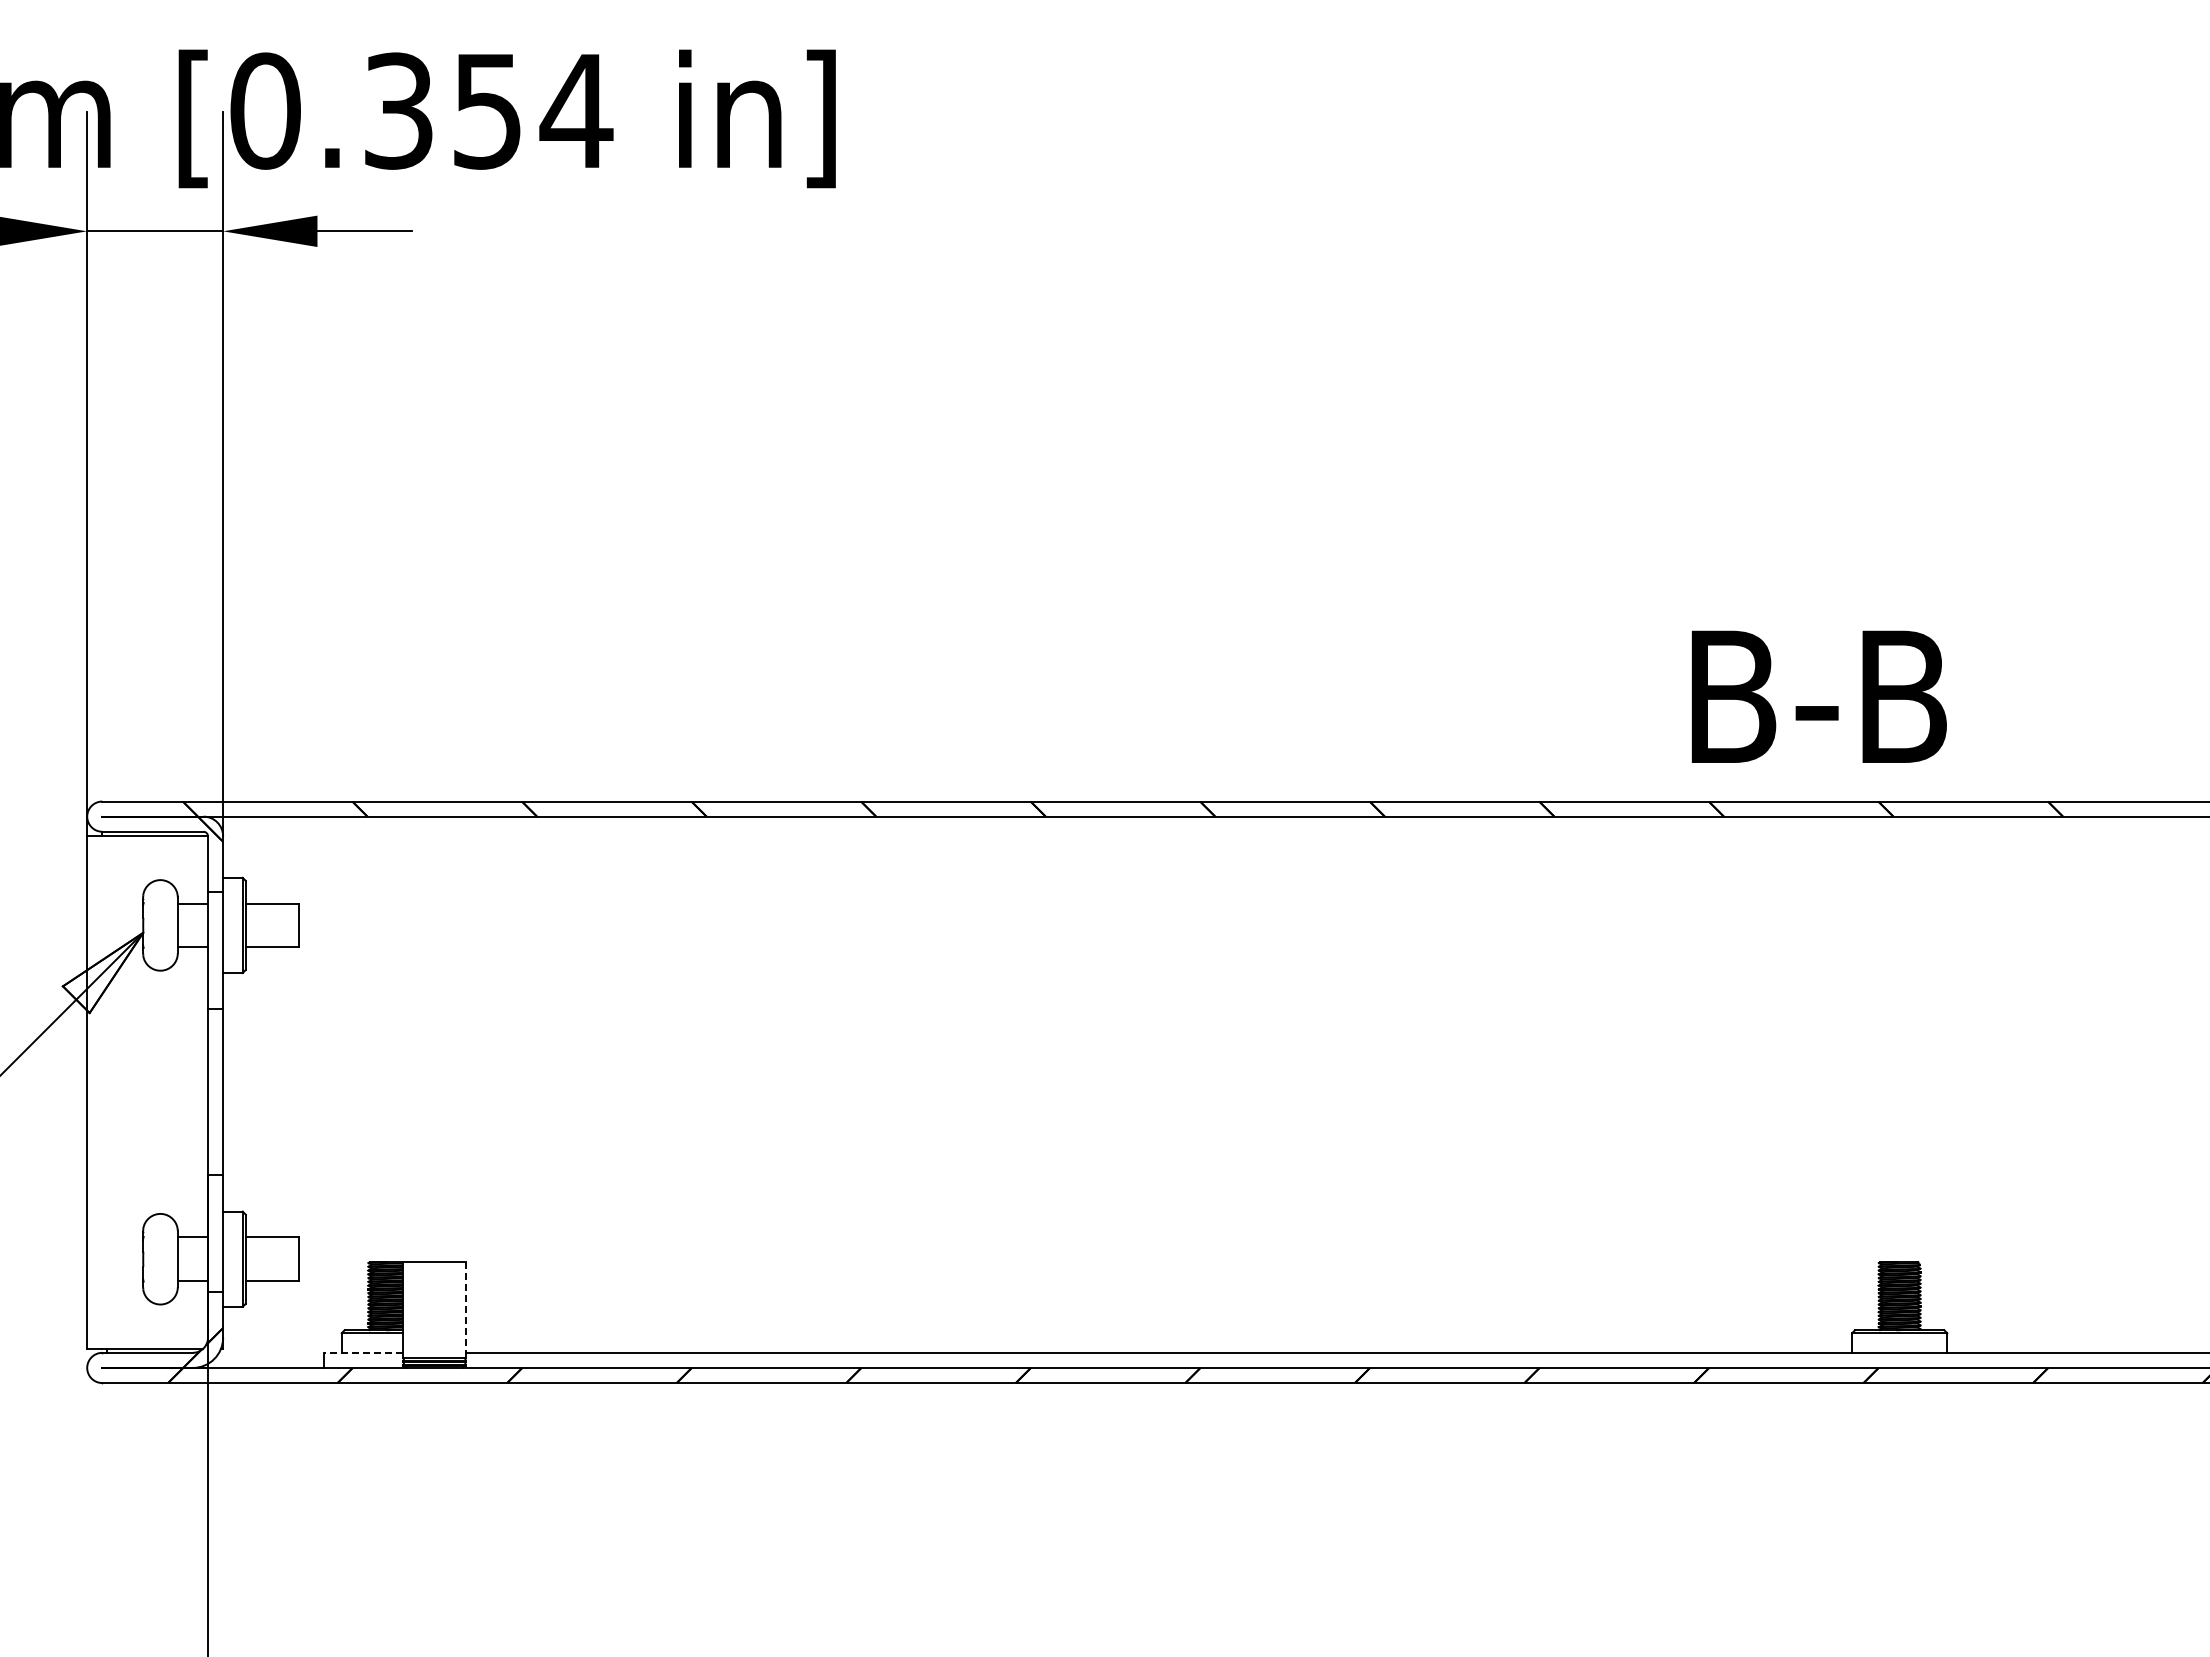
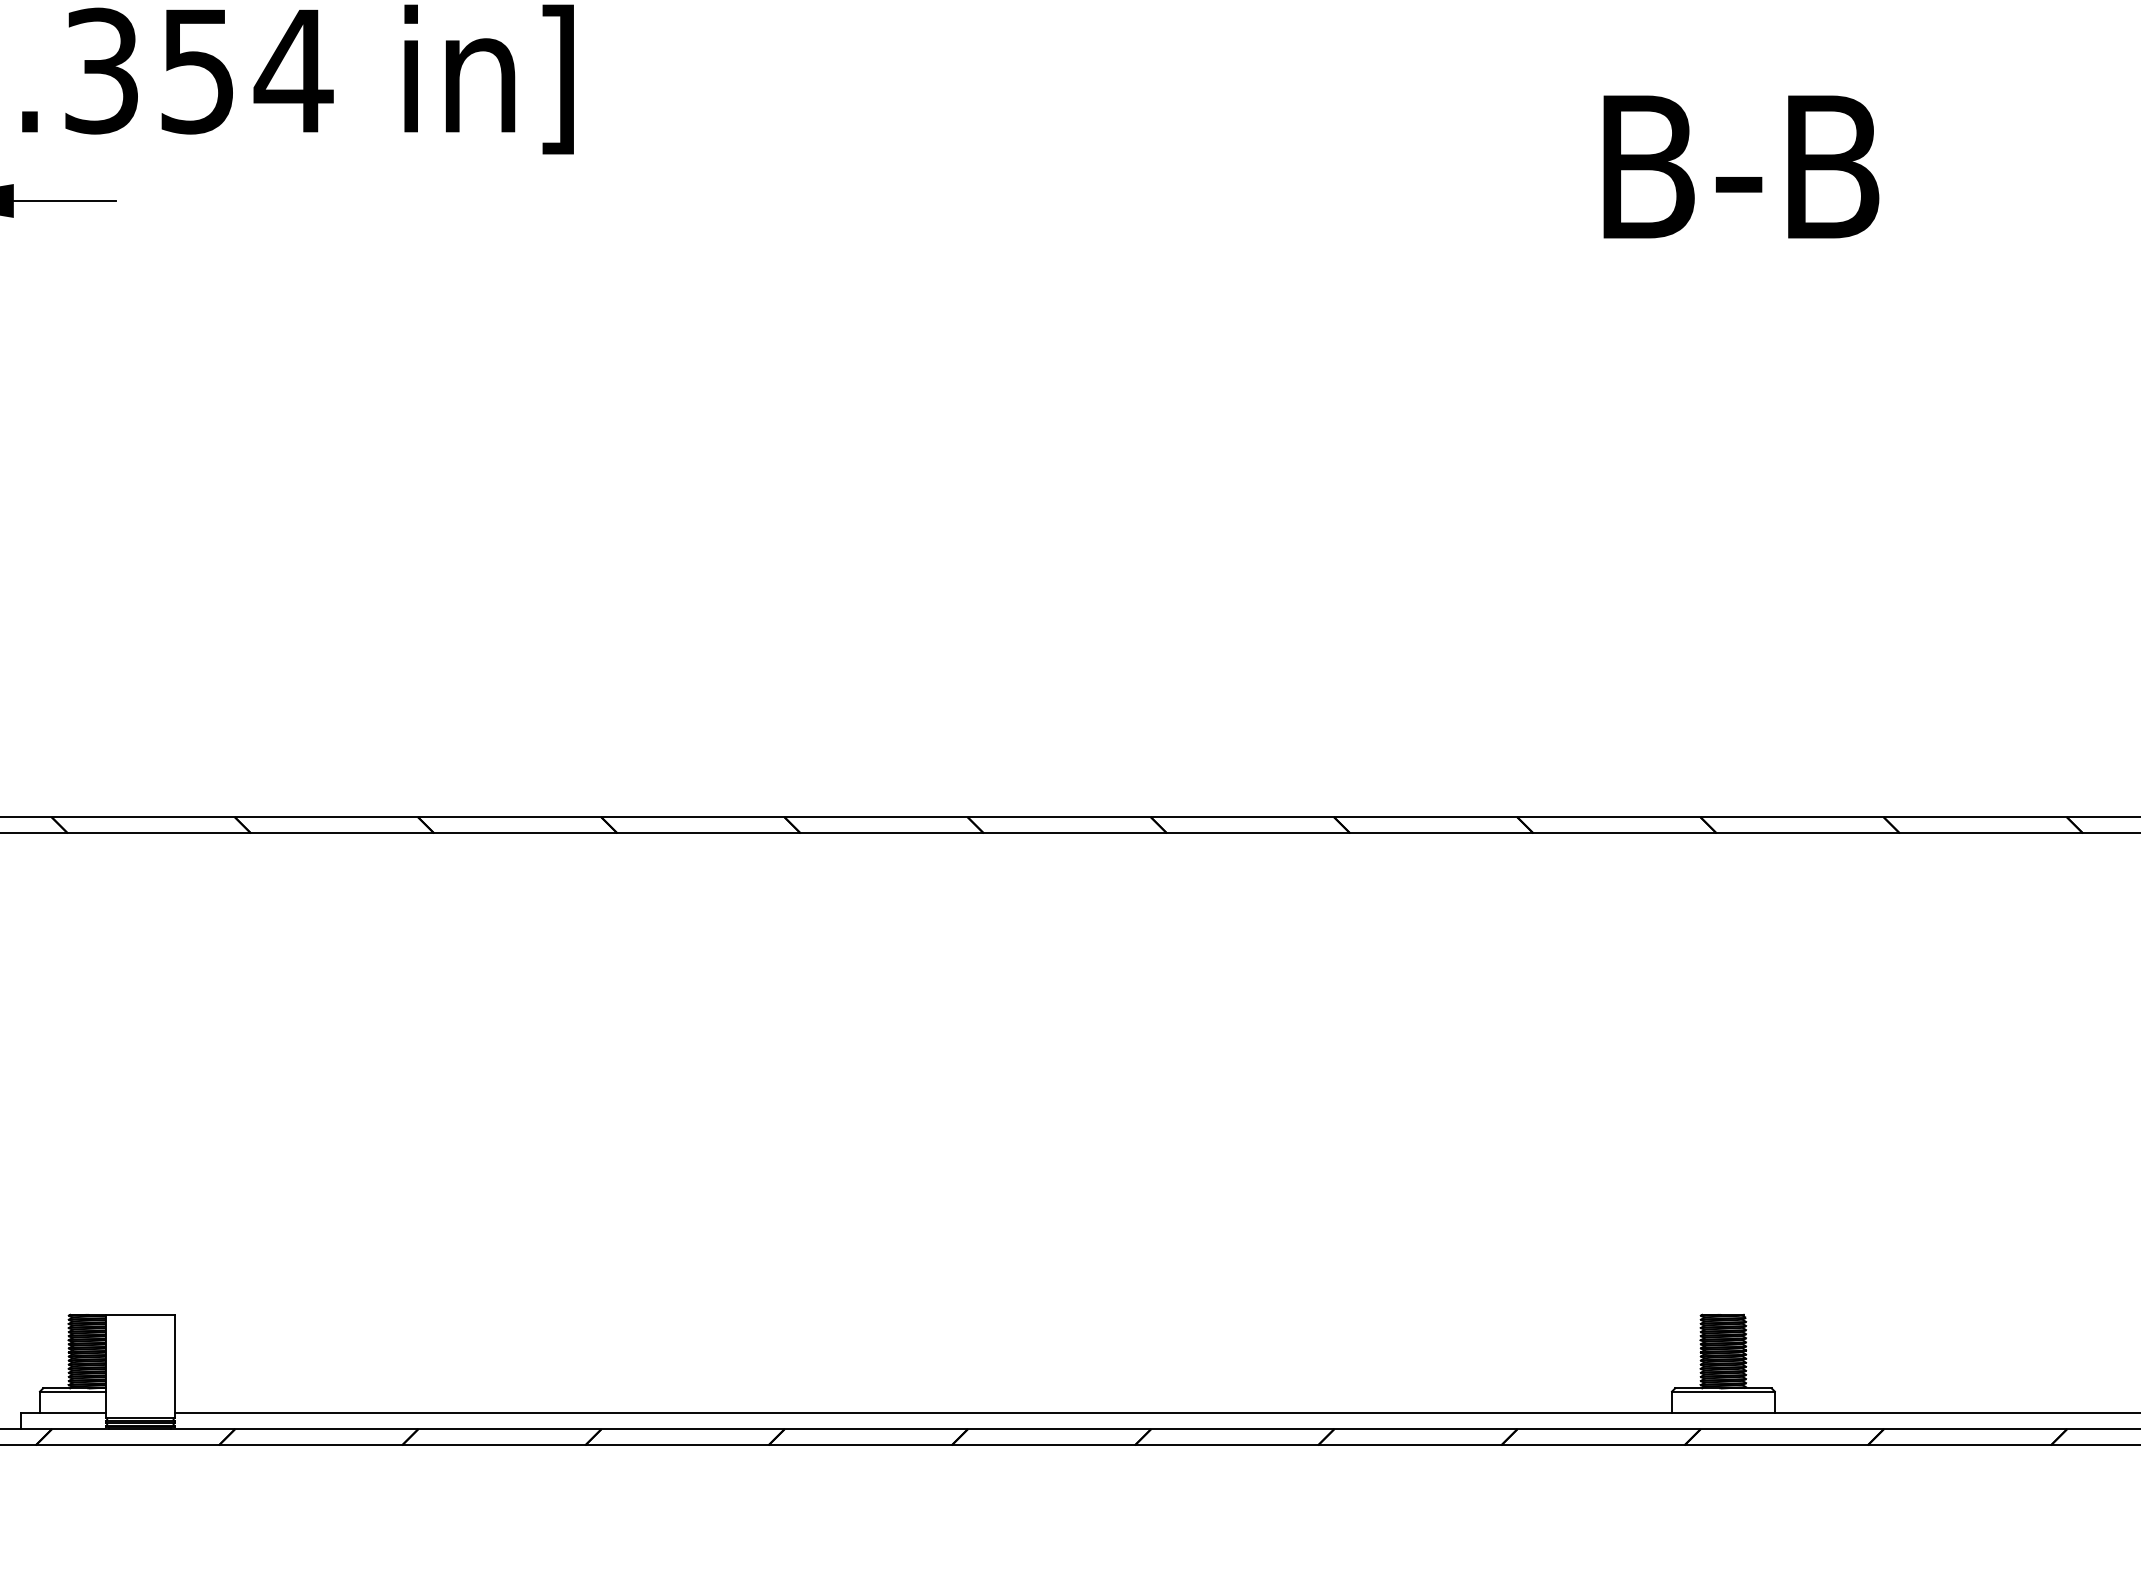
text: (1819, 696) -> (1741, 166), moved
line: (466, 1309) -> (174, 1365), dashed -> solid
line: (363, 1352) -> (63, 1412), dashed -> solid

